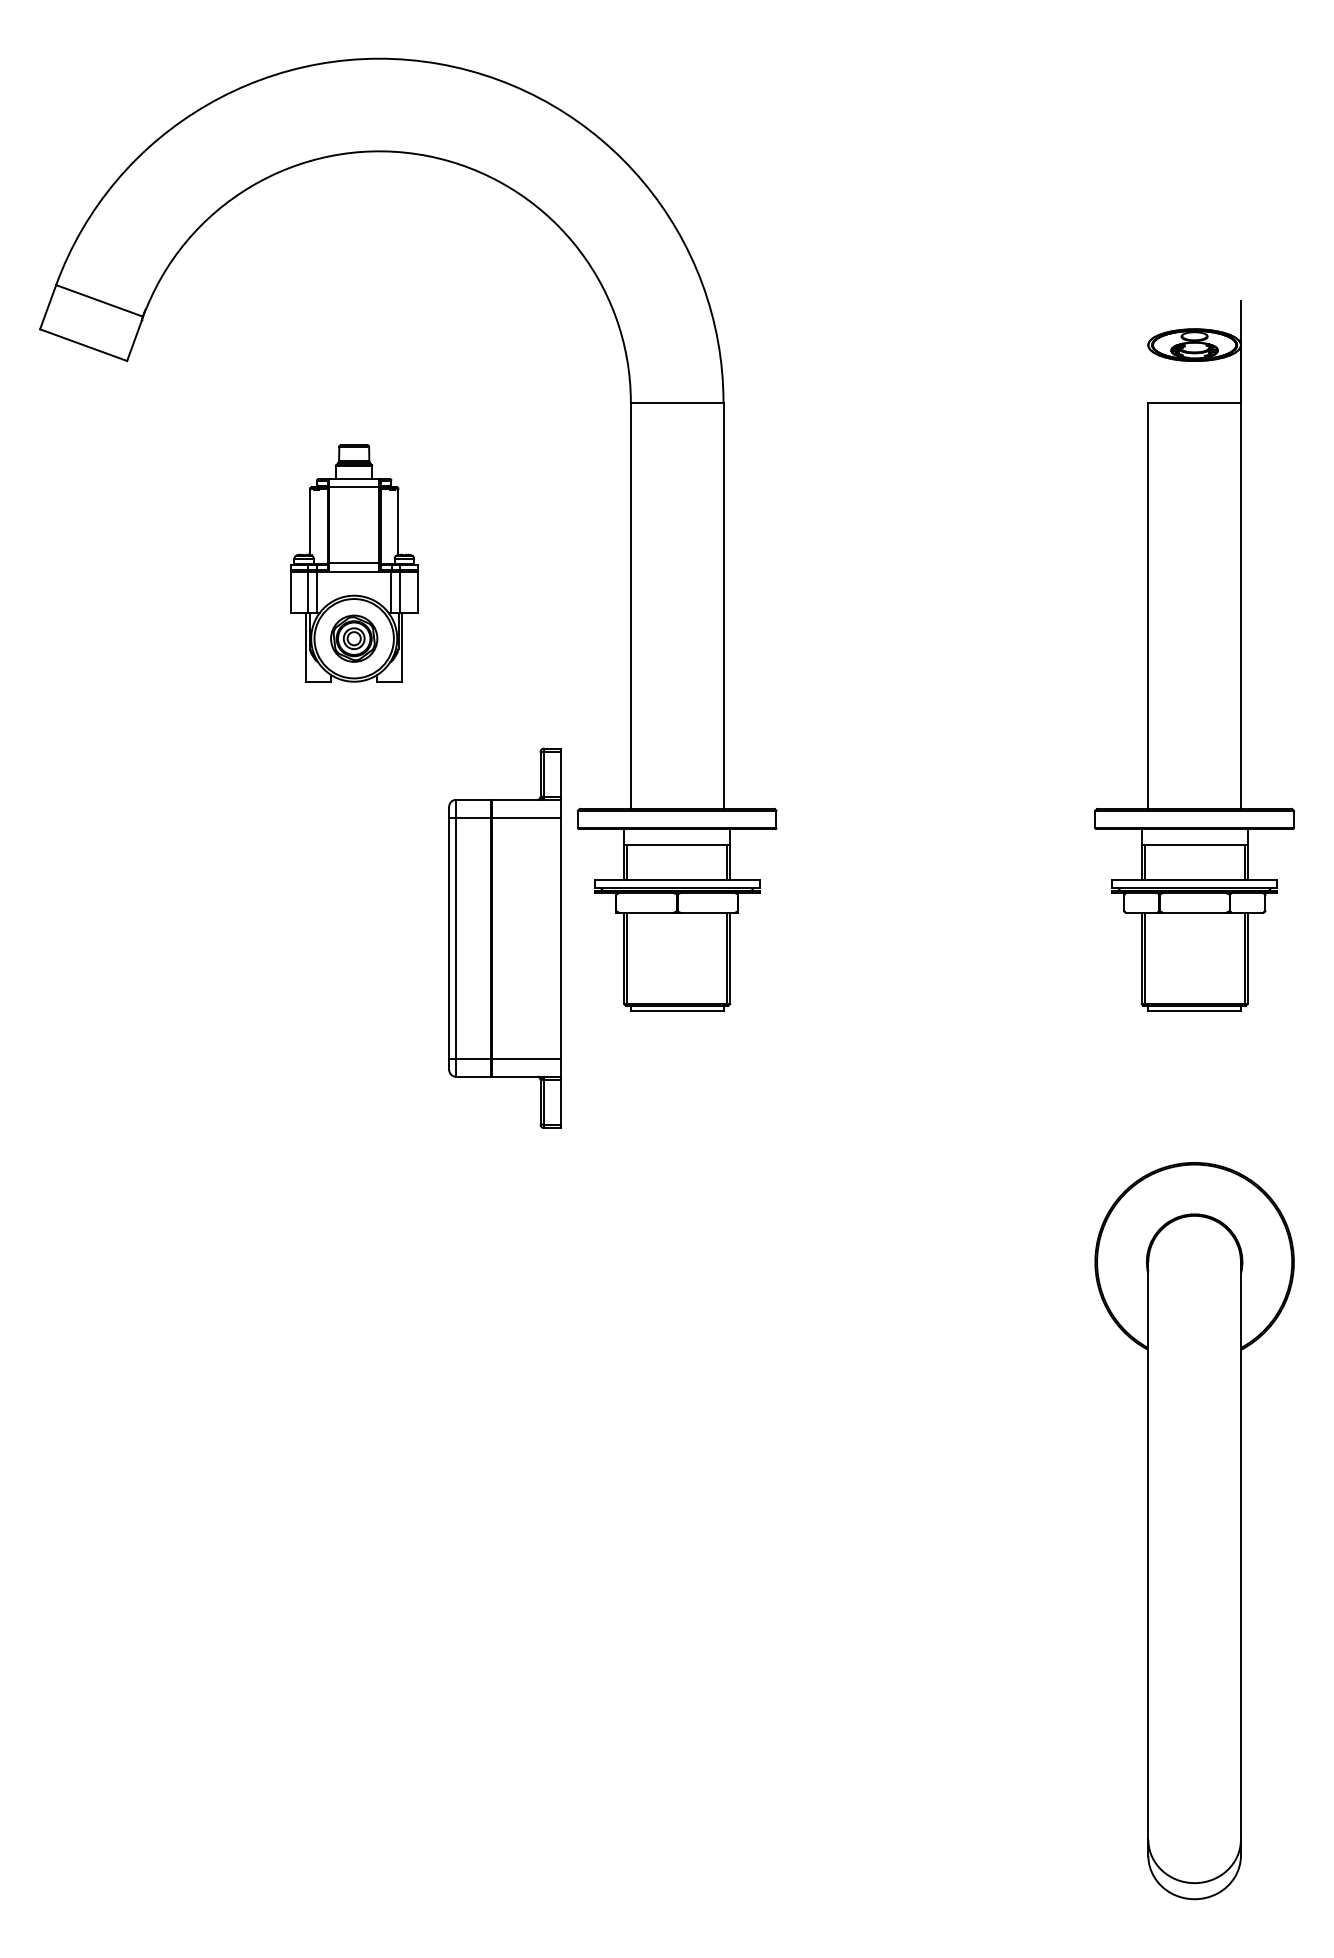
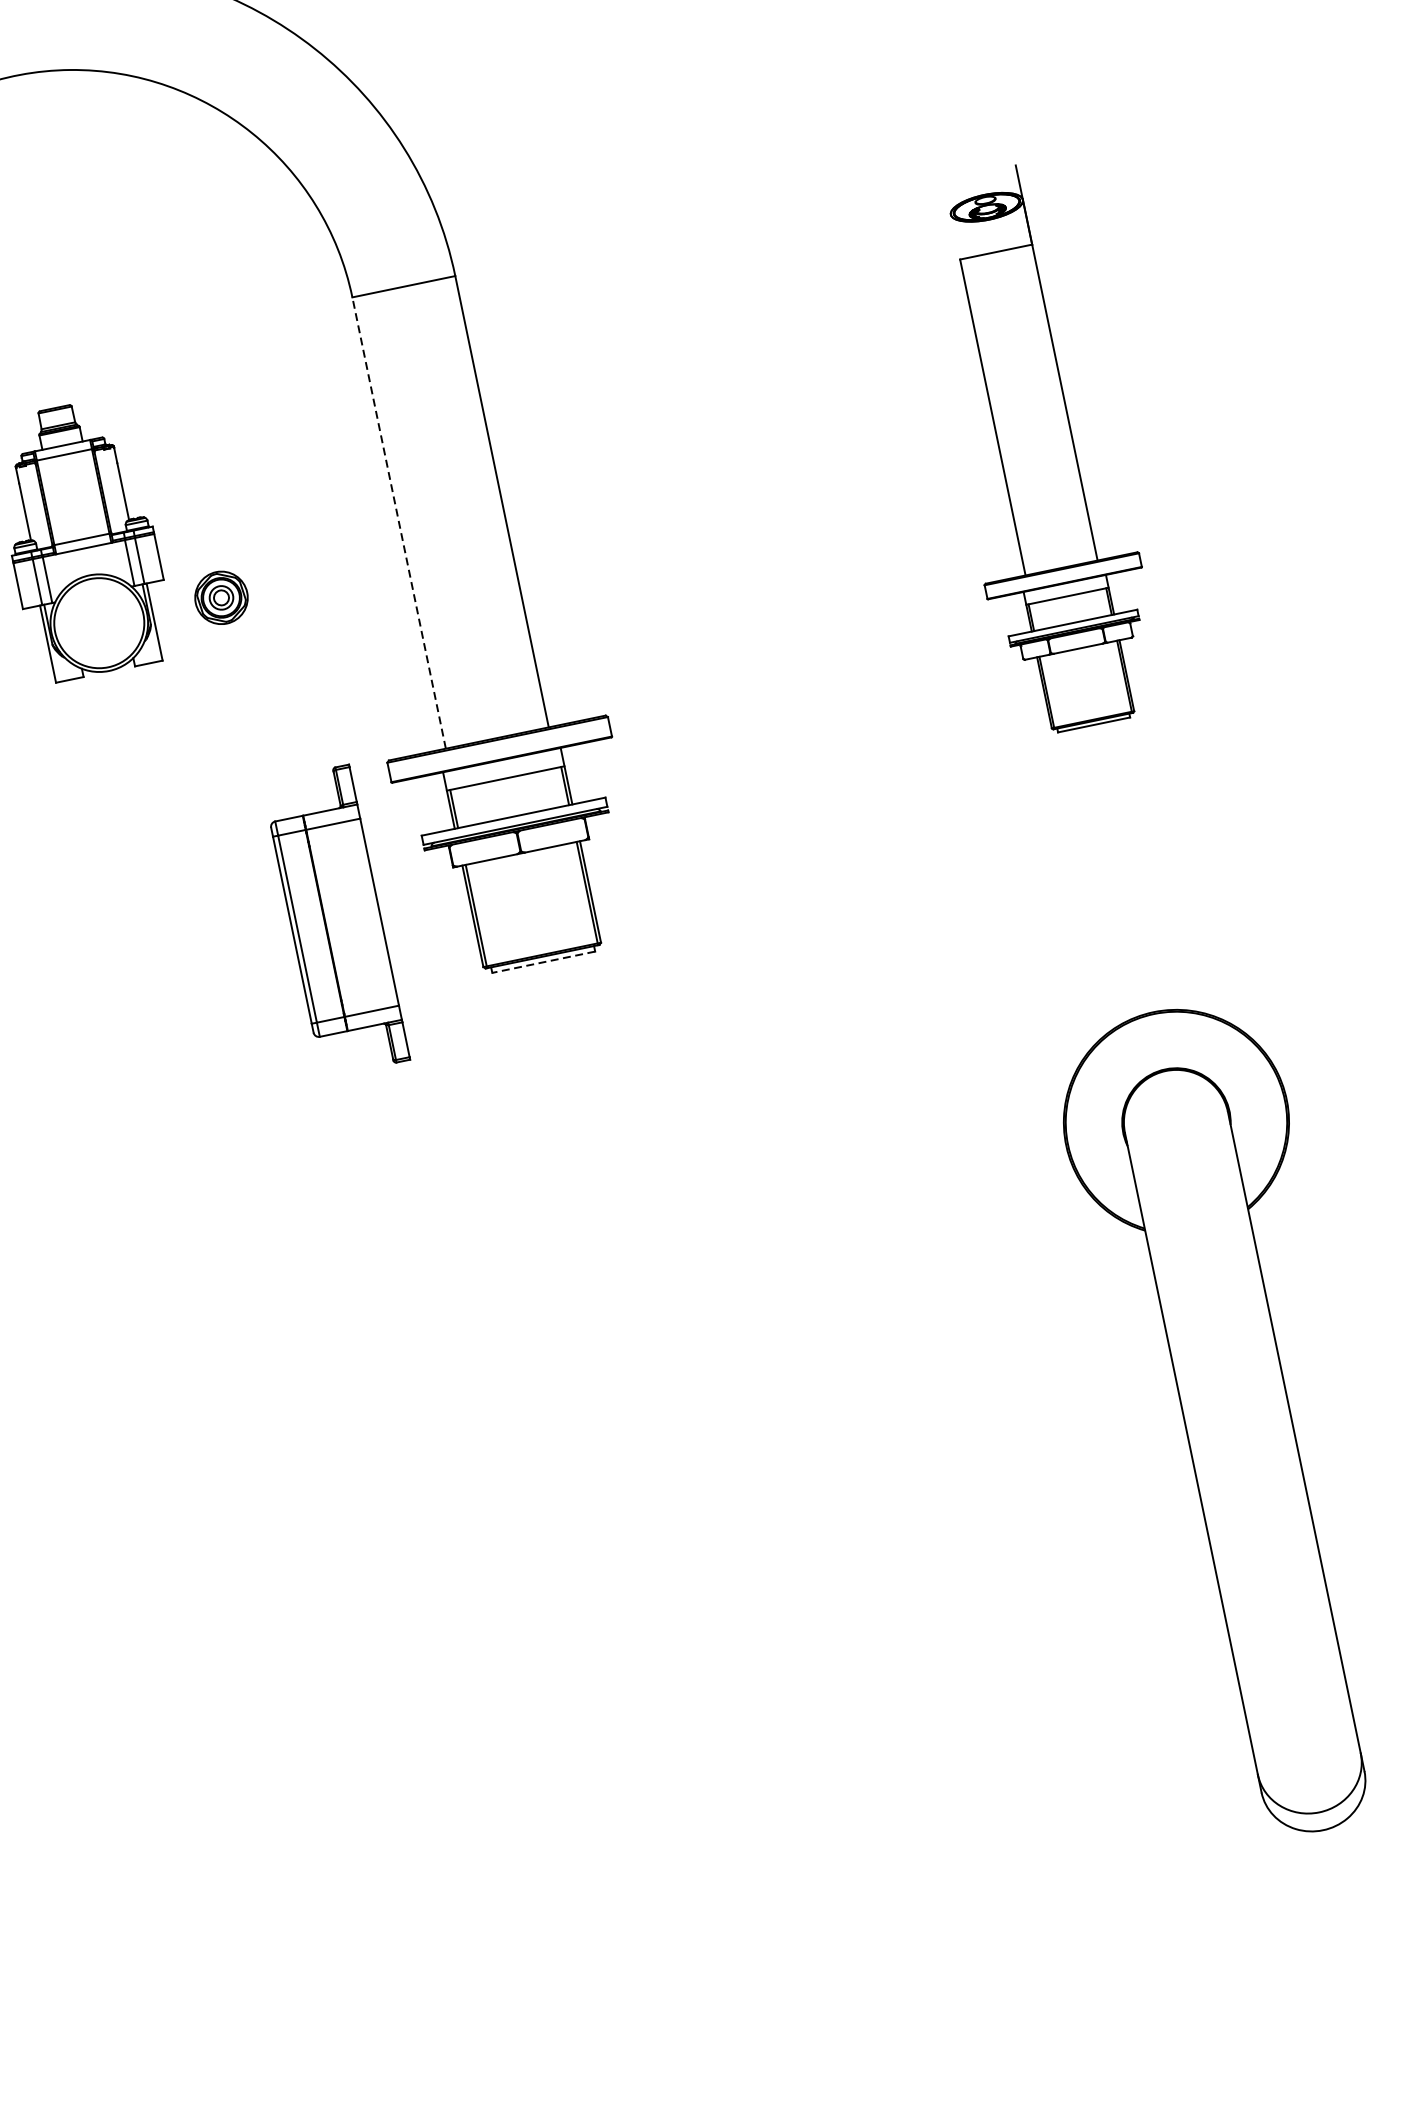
line: (630, 605) -> (398, 522), solid -> dashed
part: (354, 638) -> (221, 597), moved
part: (1194, 655) -> (1036, 448), size x0.7
part: (504, 937) -> (335, 920), size x0.7
line: (676, 1010) -> (542, 962), solid -> dashed

